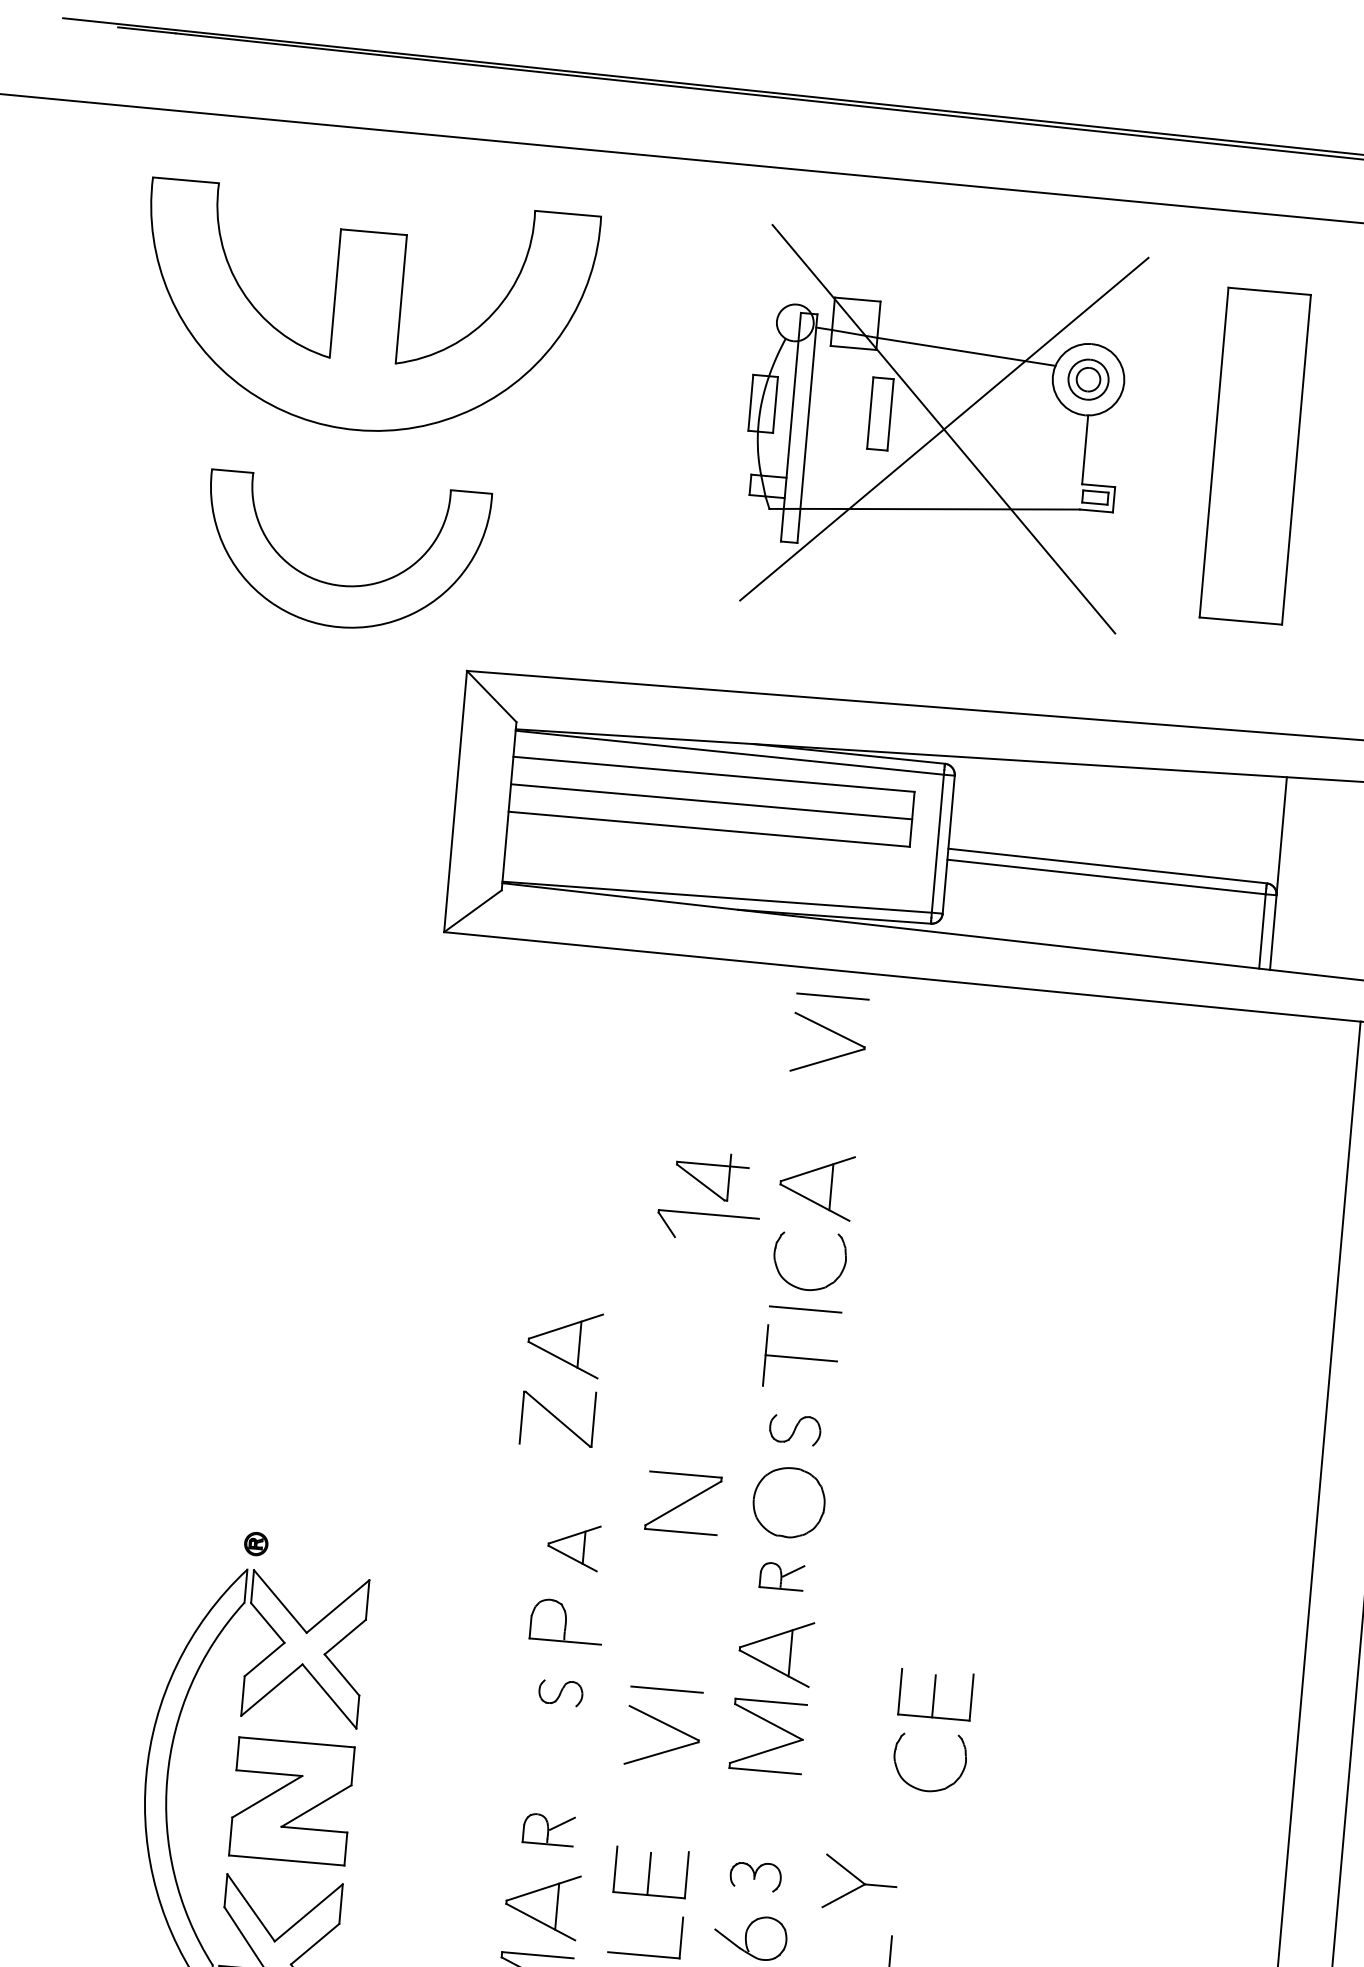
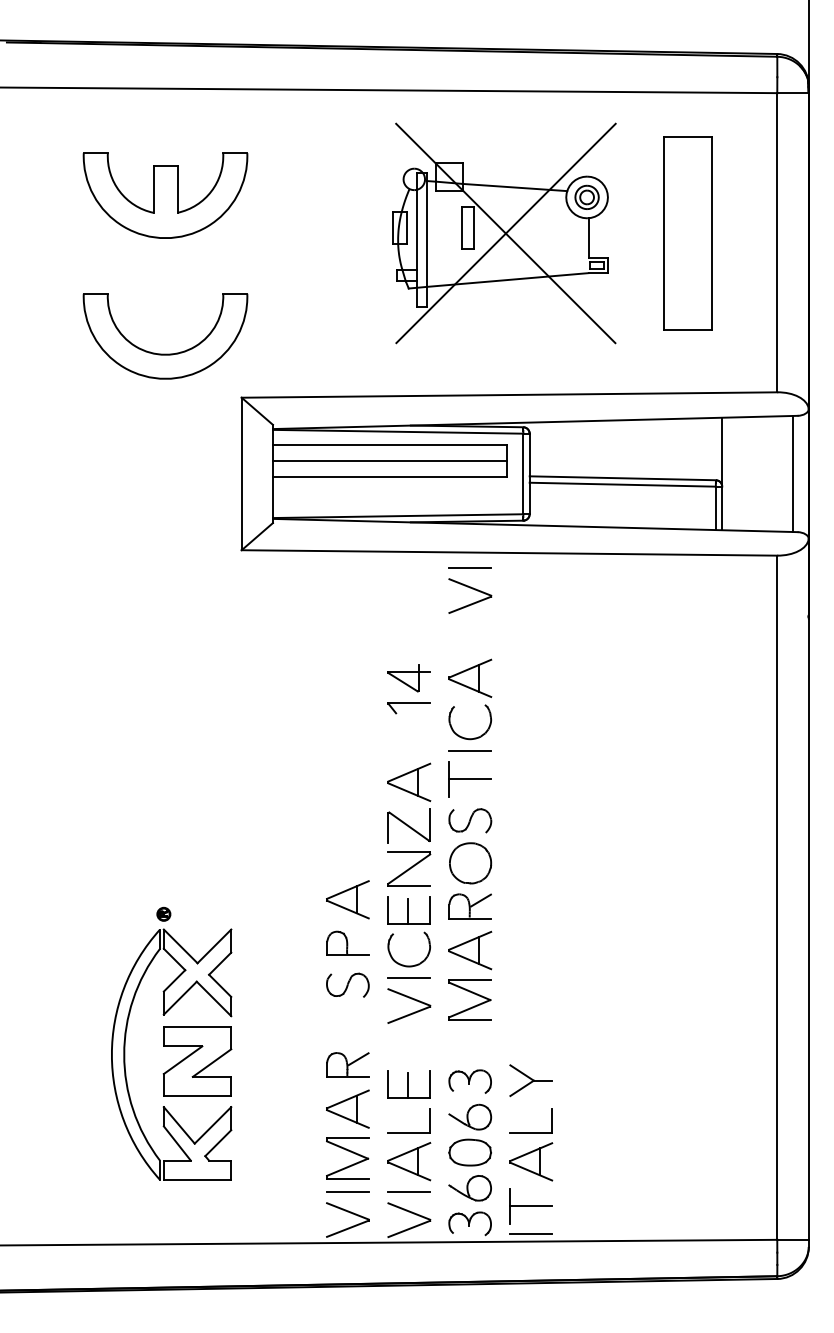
part: (366, 313) -> (165, 195), size x0.62
part: (706, 1228) -> (408, 708), size x0.71
part: (566, 1364) -> (411, 794), moved
part: (795, 1429) -> (470, 820), size x1.43
part: (572, 1546) -> (347, 899), size x1.43
part: (780, 1576) -> (469, 906), size x1.67
part: (560, 1691) -> (347, 984), size x1.67
part: (932, 1719) -> (408, 924), moved
part: (548, 1828) -> (347, 1064), size x1.43
part: (754, 1876) -> (469, 1081), size x1.43

